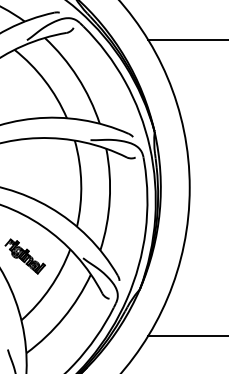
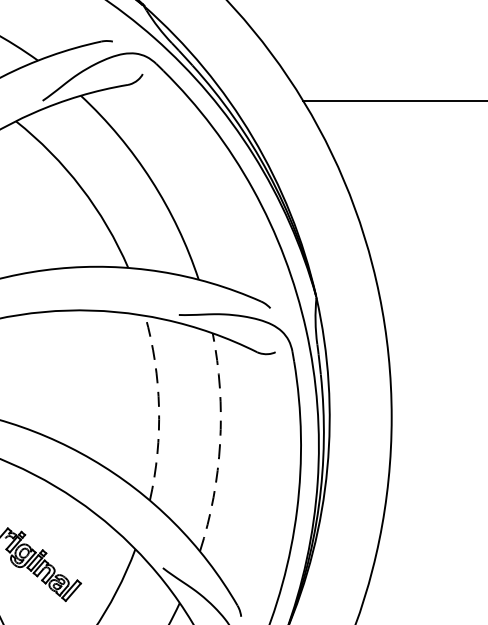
arc: (81, 183) -> (159, 407), solid -> dashed
arc: (109, 199) -> (219, 442), solid -> dashed

